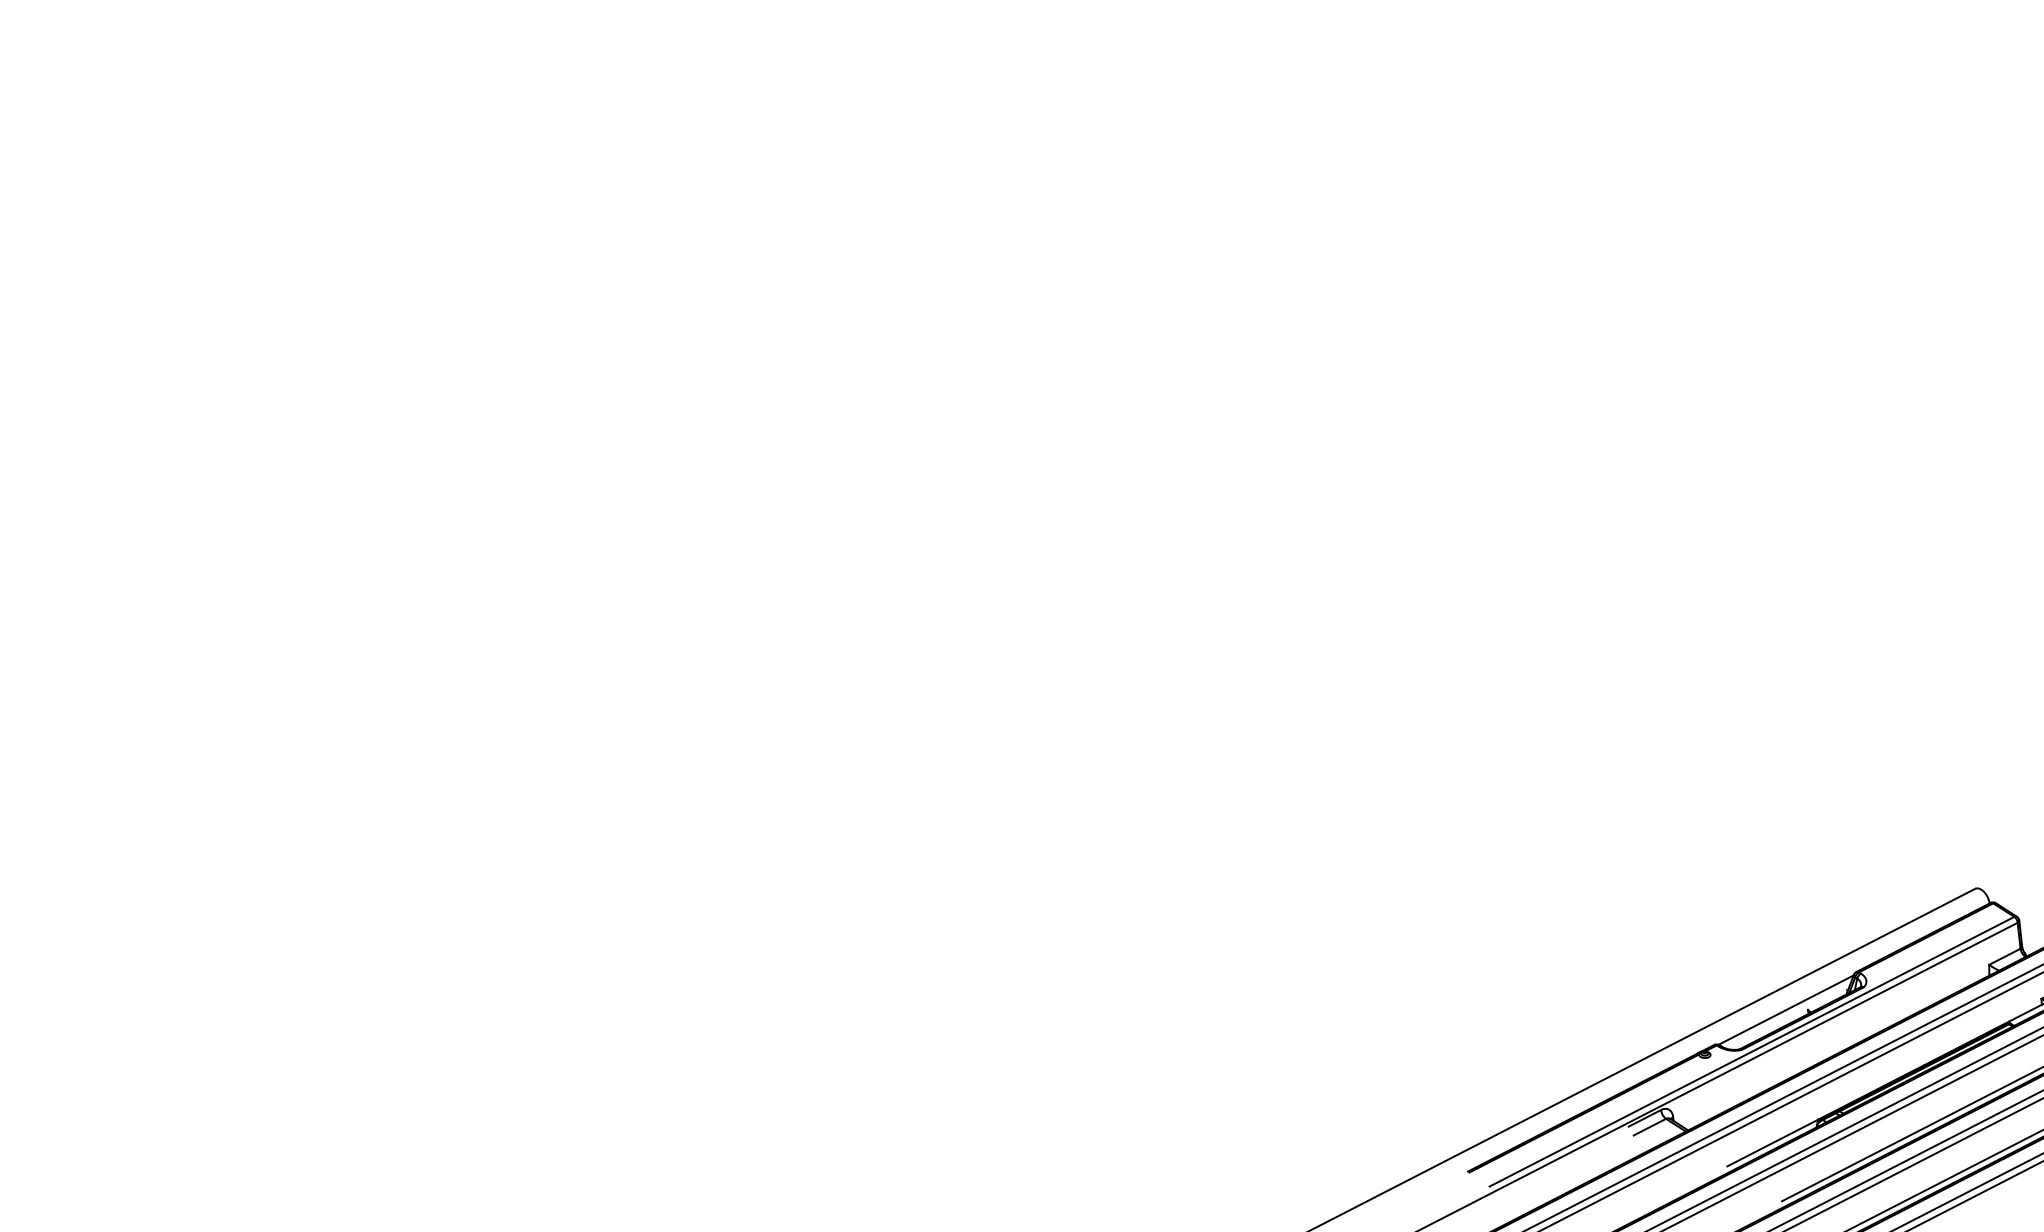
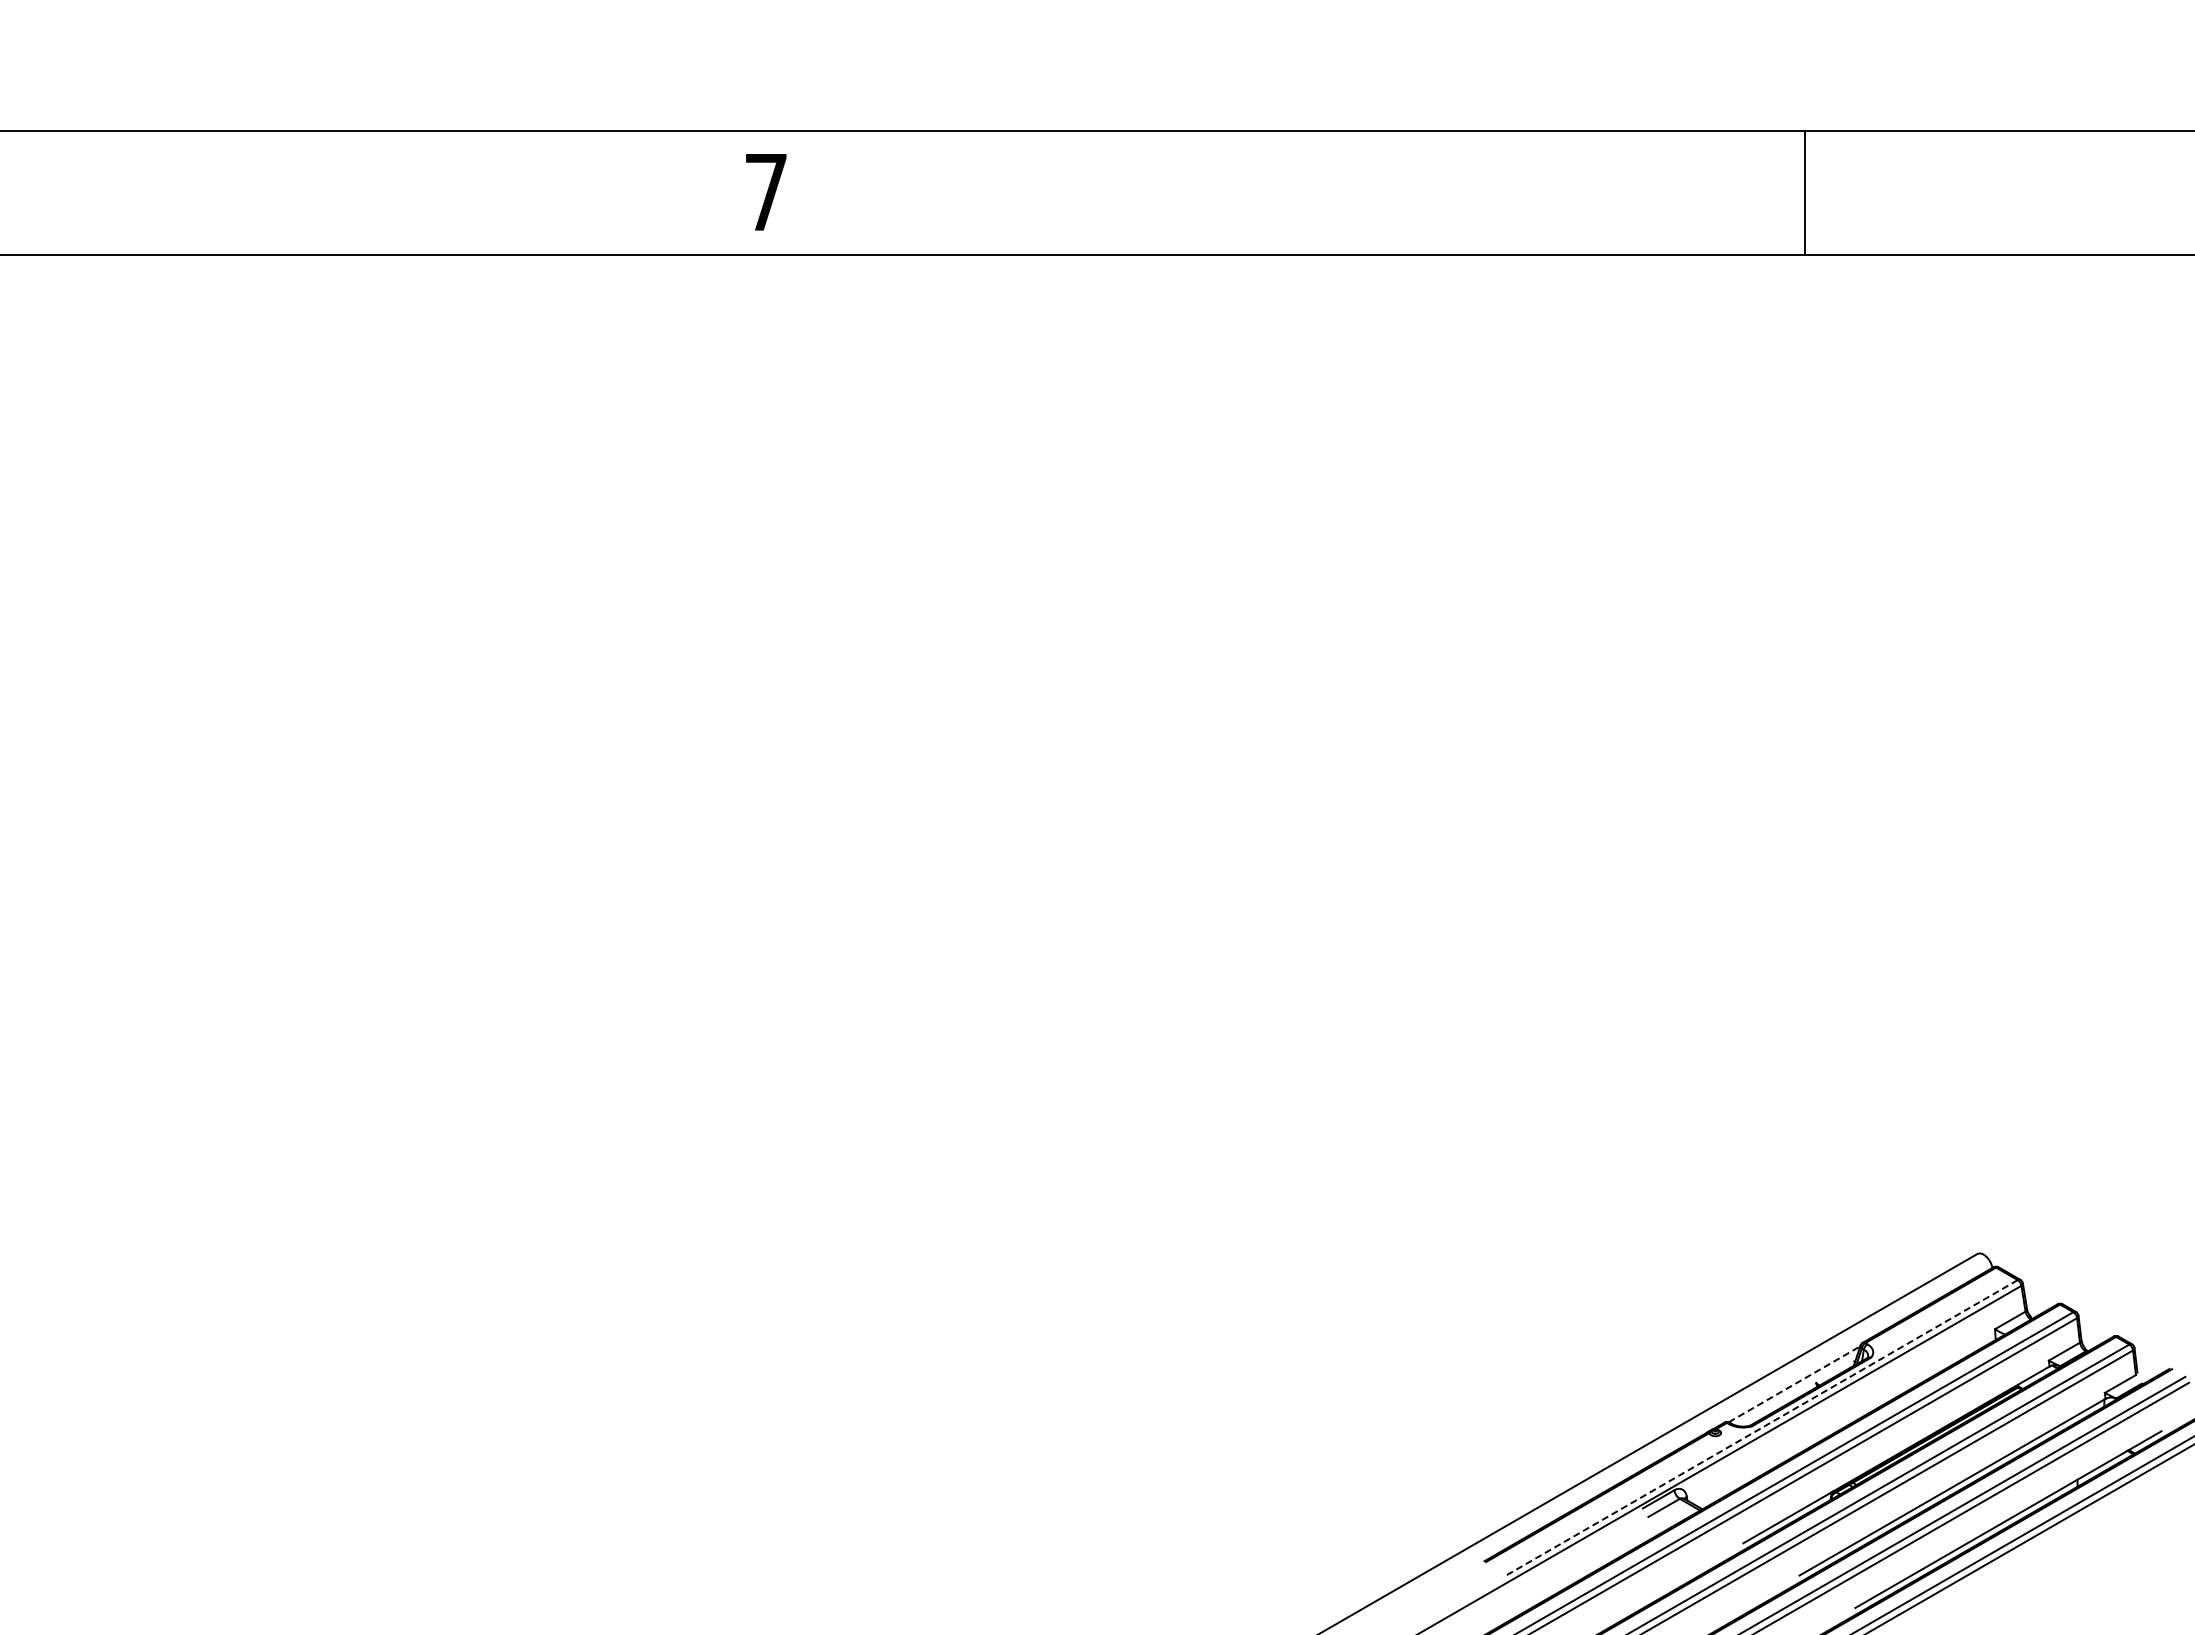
line: (1786, 1010) -> (1794, 1384), solid -> dashed
line: (1752, 1051) -> (1762, 1427), solid -> dashed

